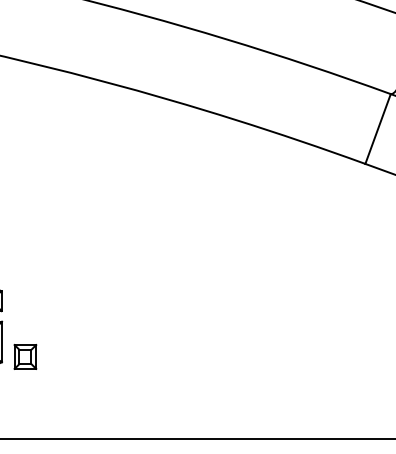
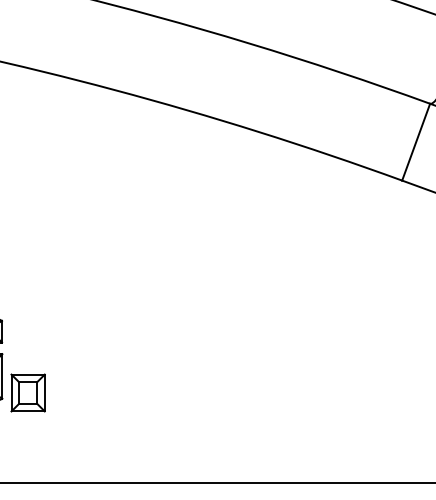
part: (24, 356) -> (27, 392), size x1.4

